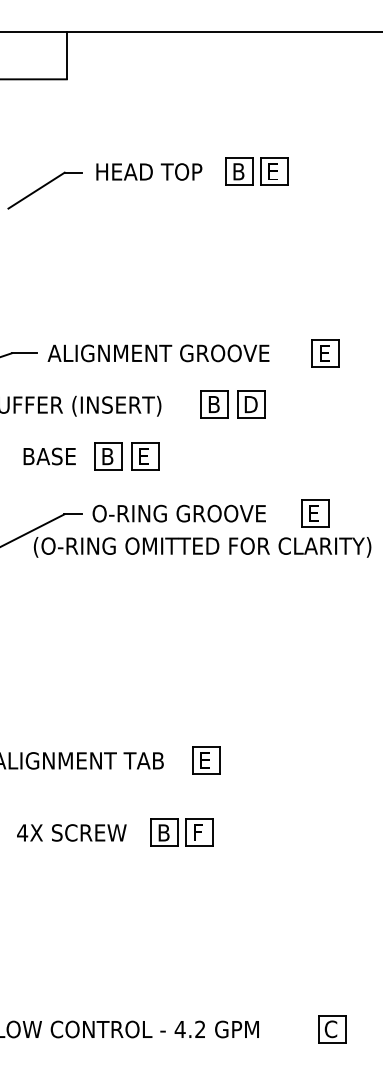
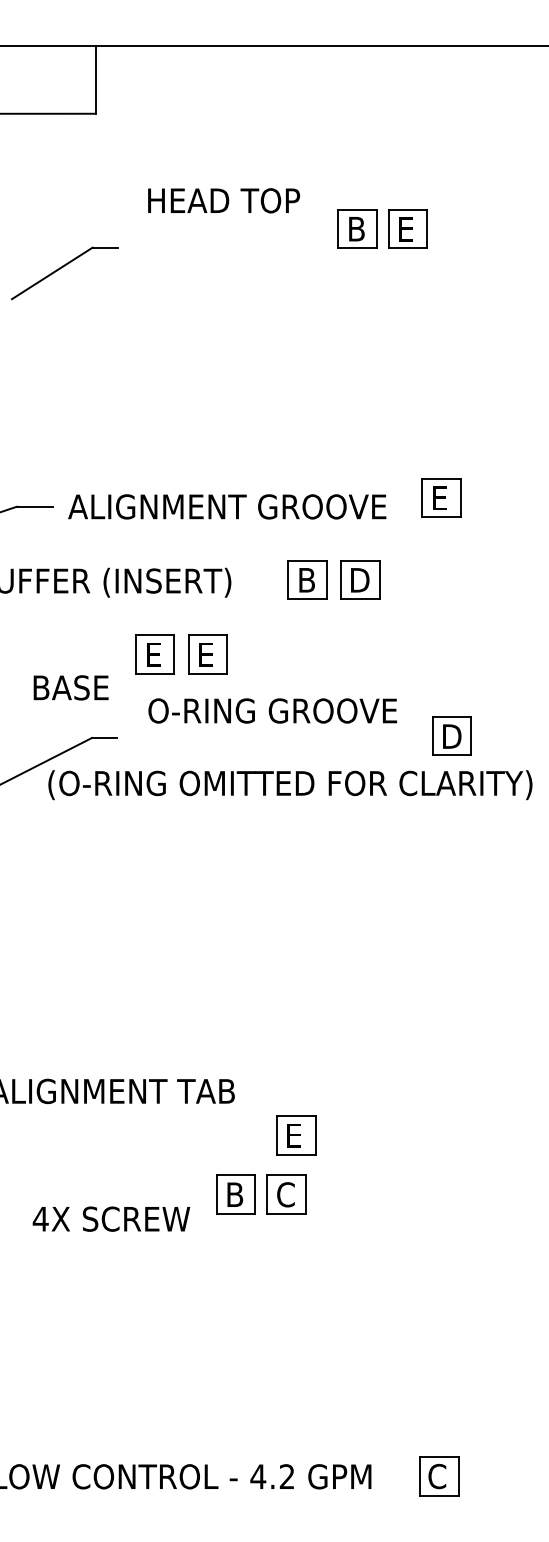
text: (149, 171) -> (224, 200), moved
part: (256, 171) -> (382, 228), moved
part: (325, 353) -> (440, 498), moved
text: (49, 456) -> (70, 687), moved
text: (107, 456) -> (154, 654), B -> E
text: (178, 513) -> (271, 710), moved
text: (316, 513) -> (453, 736), E -> D
part: (206, 760) -> (296, 1135), moved
text: (71, 832) -> (110, 1218), moved
text: (199, 832) -> (285, 1194), F -> C
part: (332, 1029) -> (439, 1476), moved

